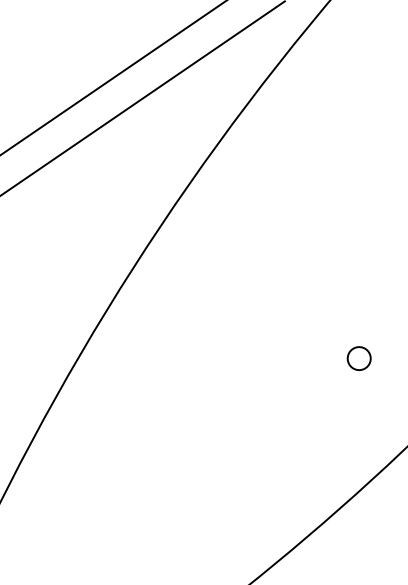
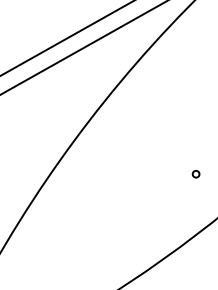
circle: (357, 356) -> (195, 173), size x0.6

